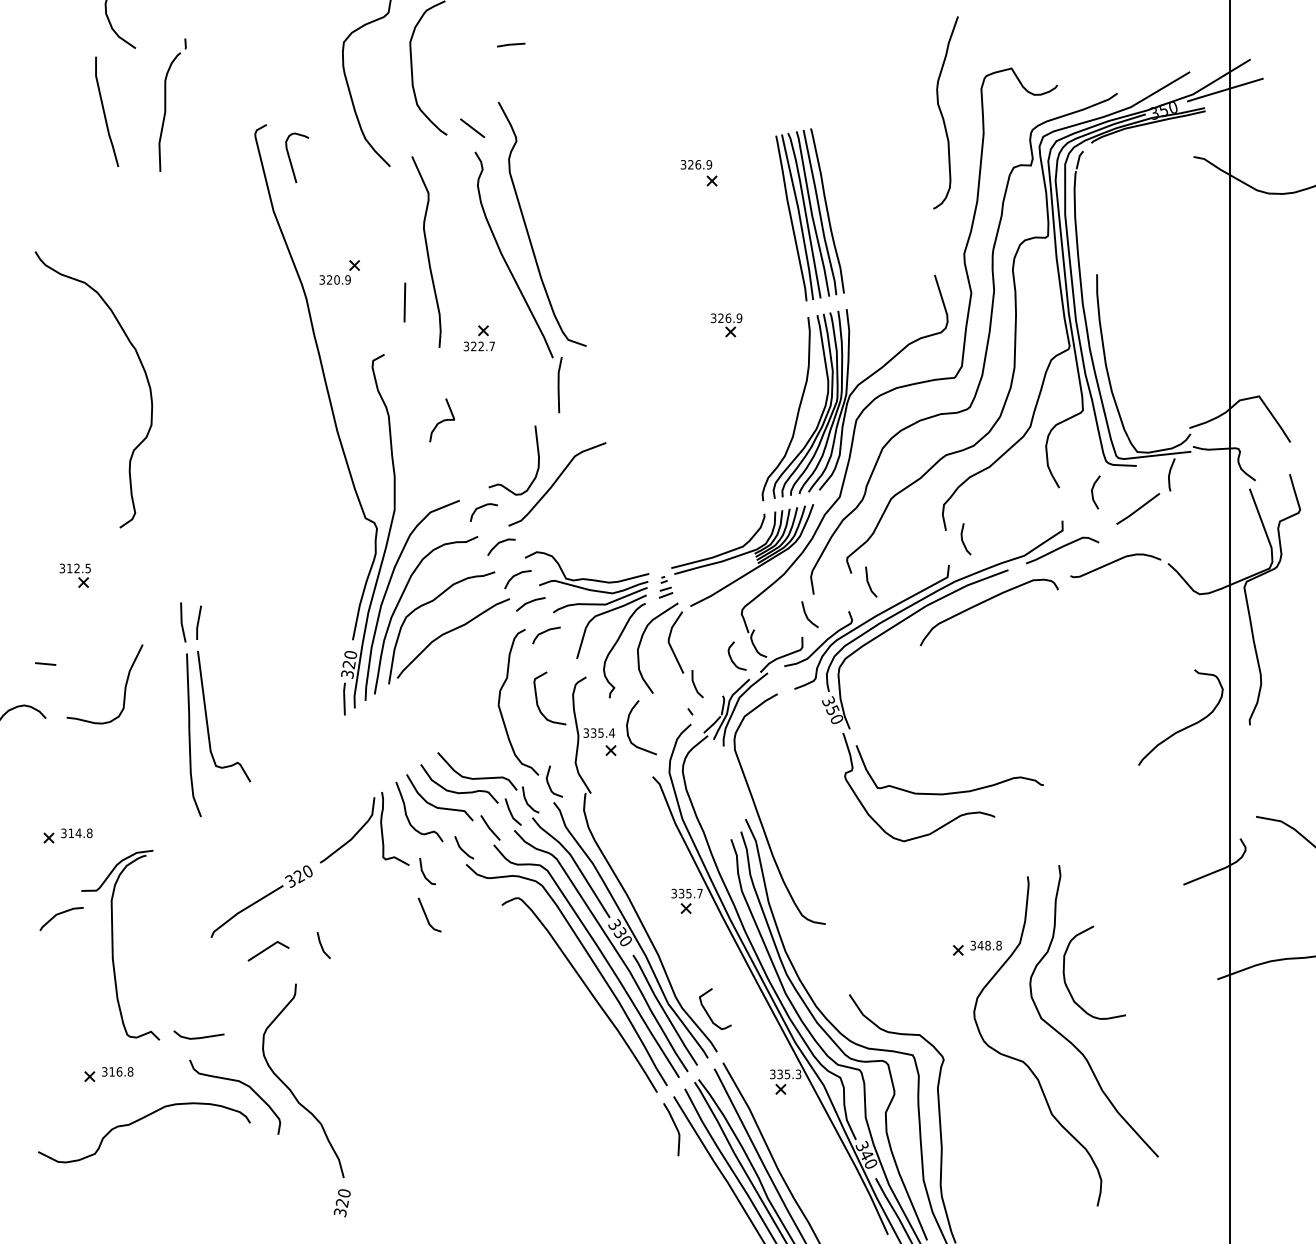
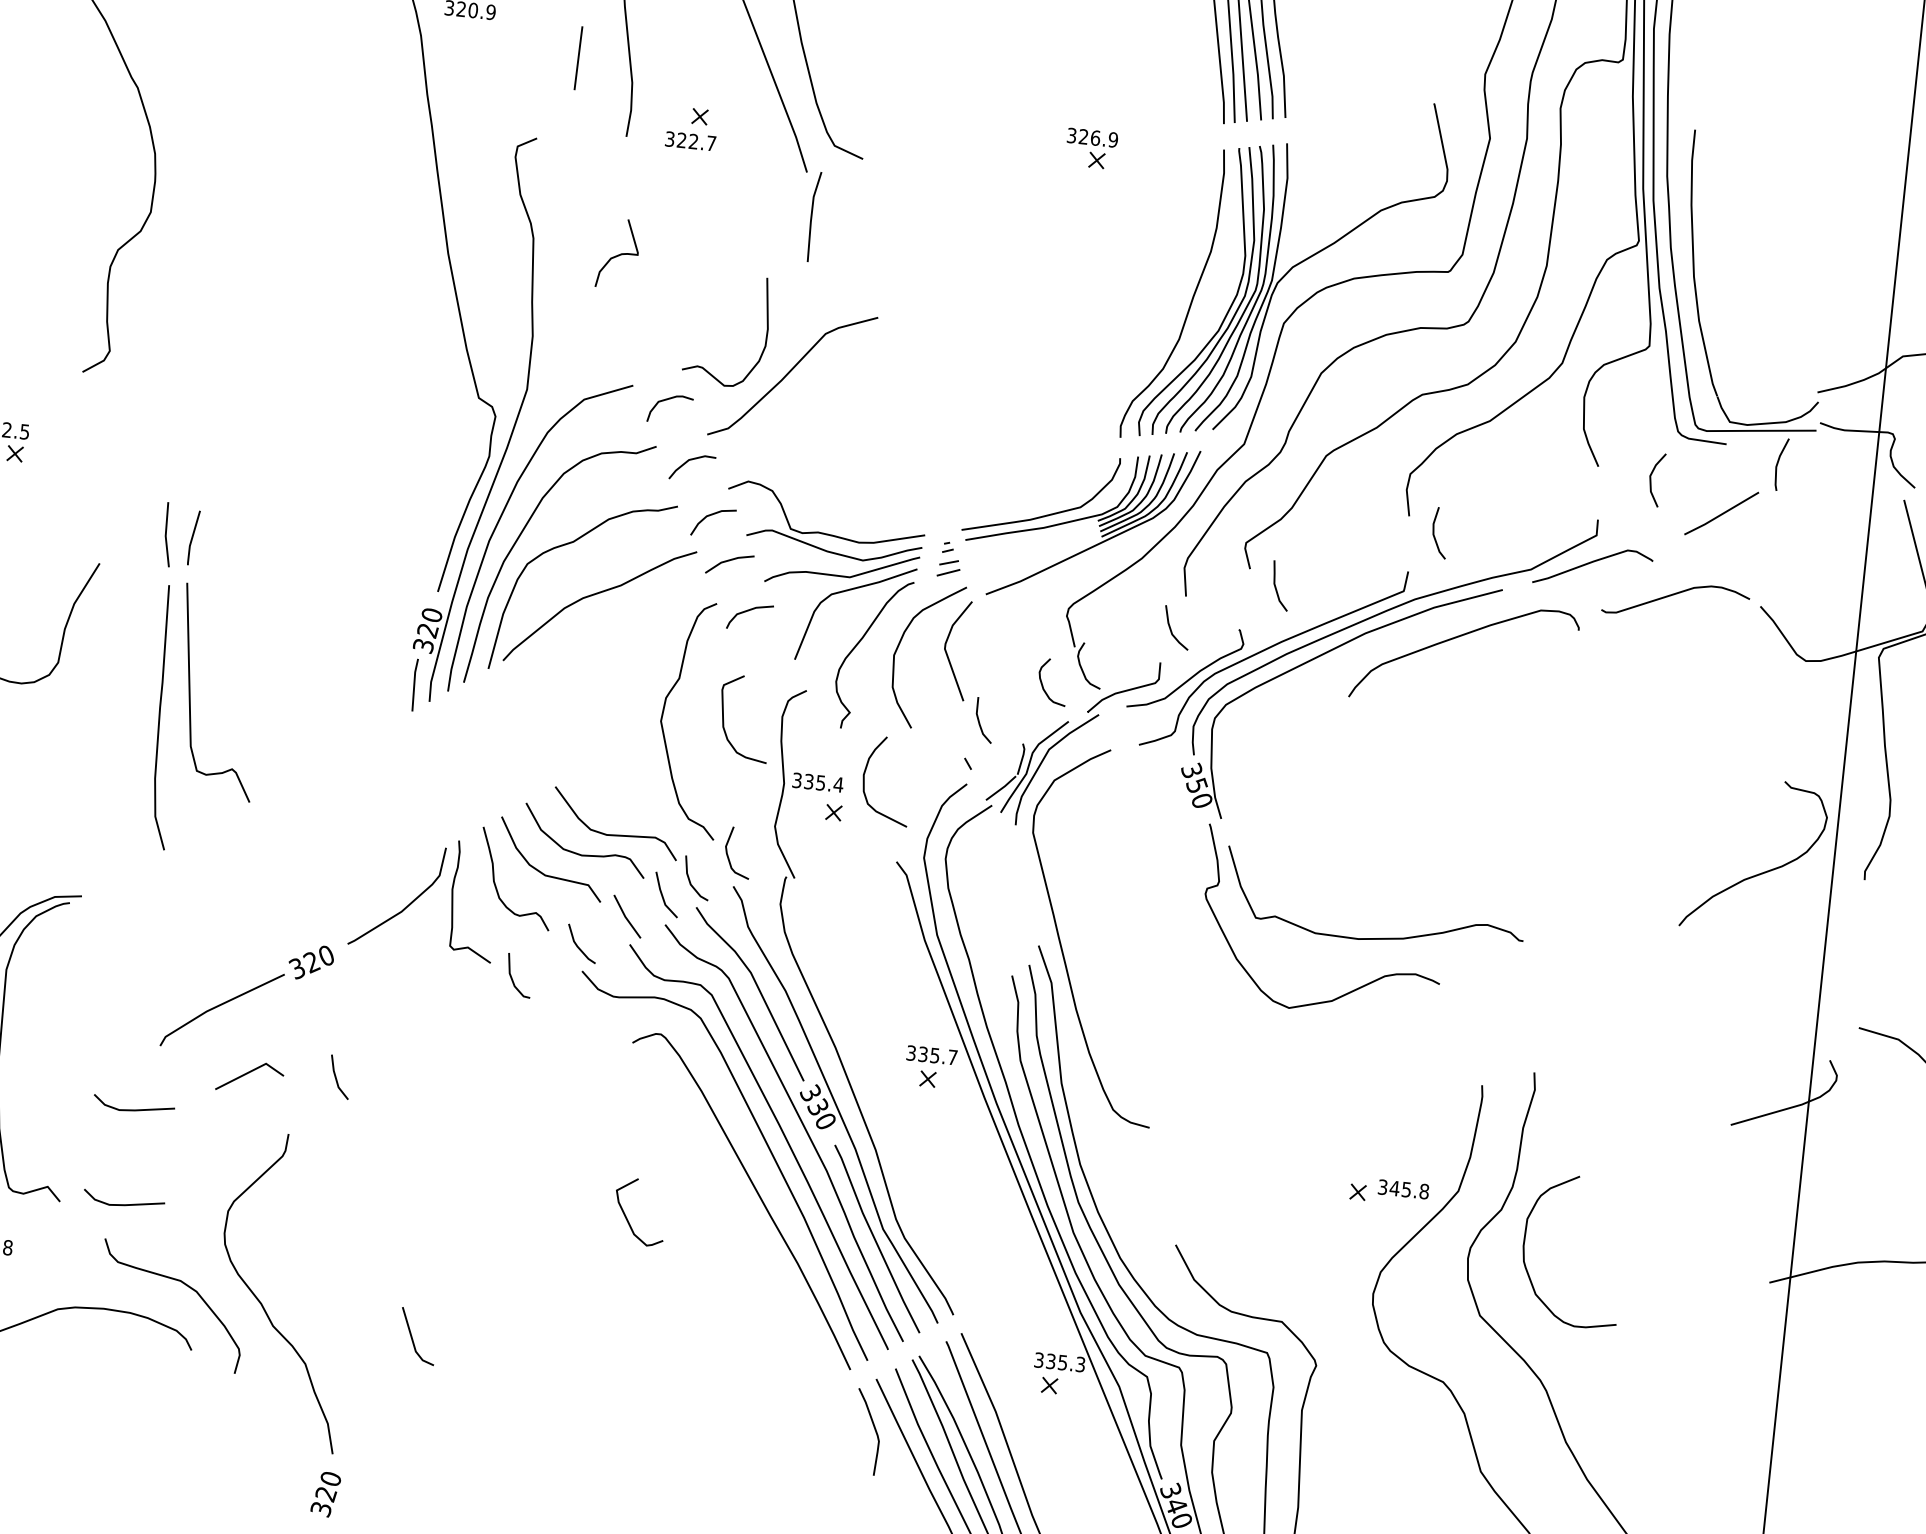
line: (427, 916) -> (414, 1338), moved
text: (987, 945) -> (1405, 1189), 348.8 -> 345.8
line: (198, 978) -> (132, 1109), added
curve: (708, 1013) -> (628, 1218), moved

